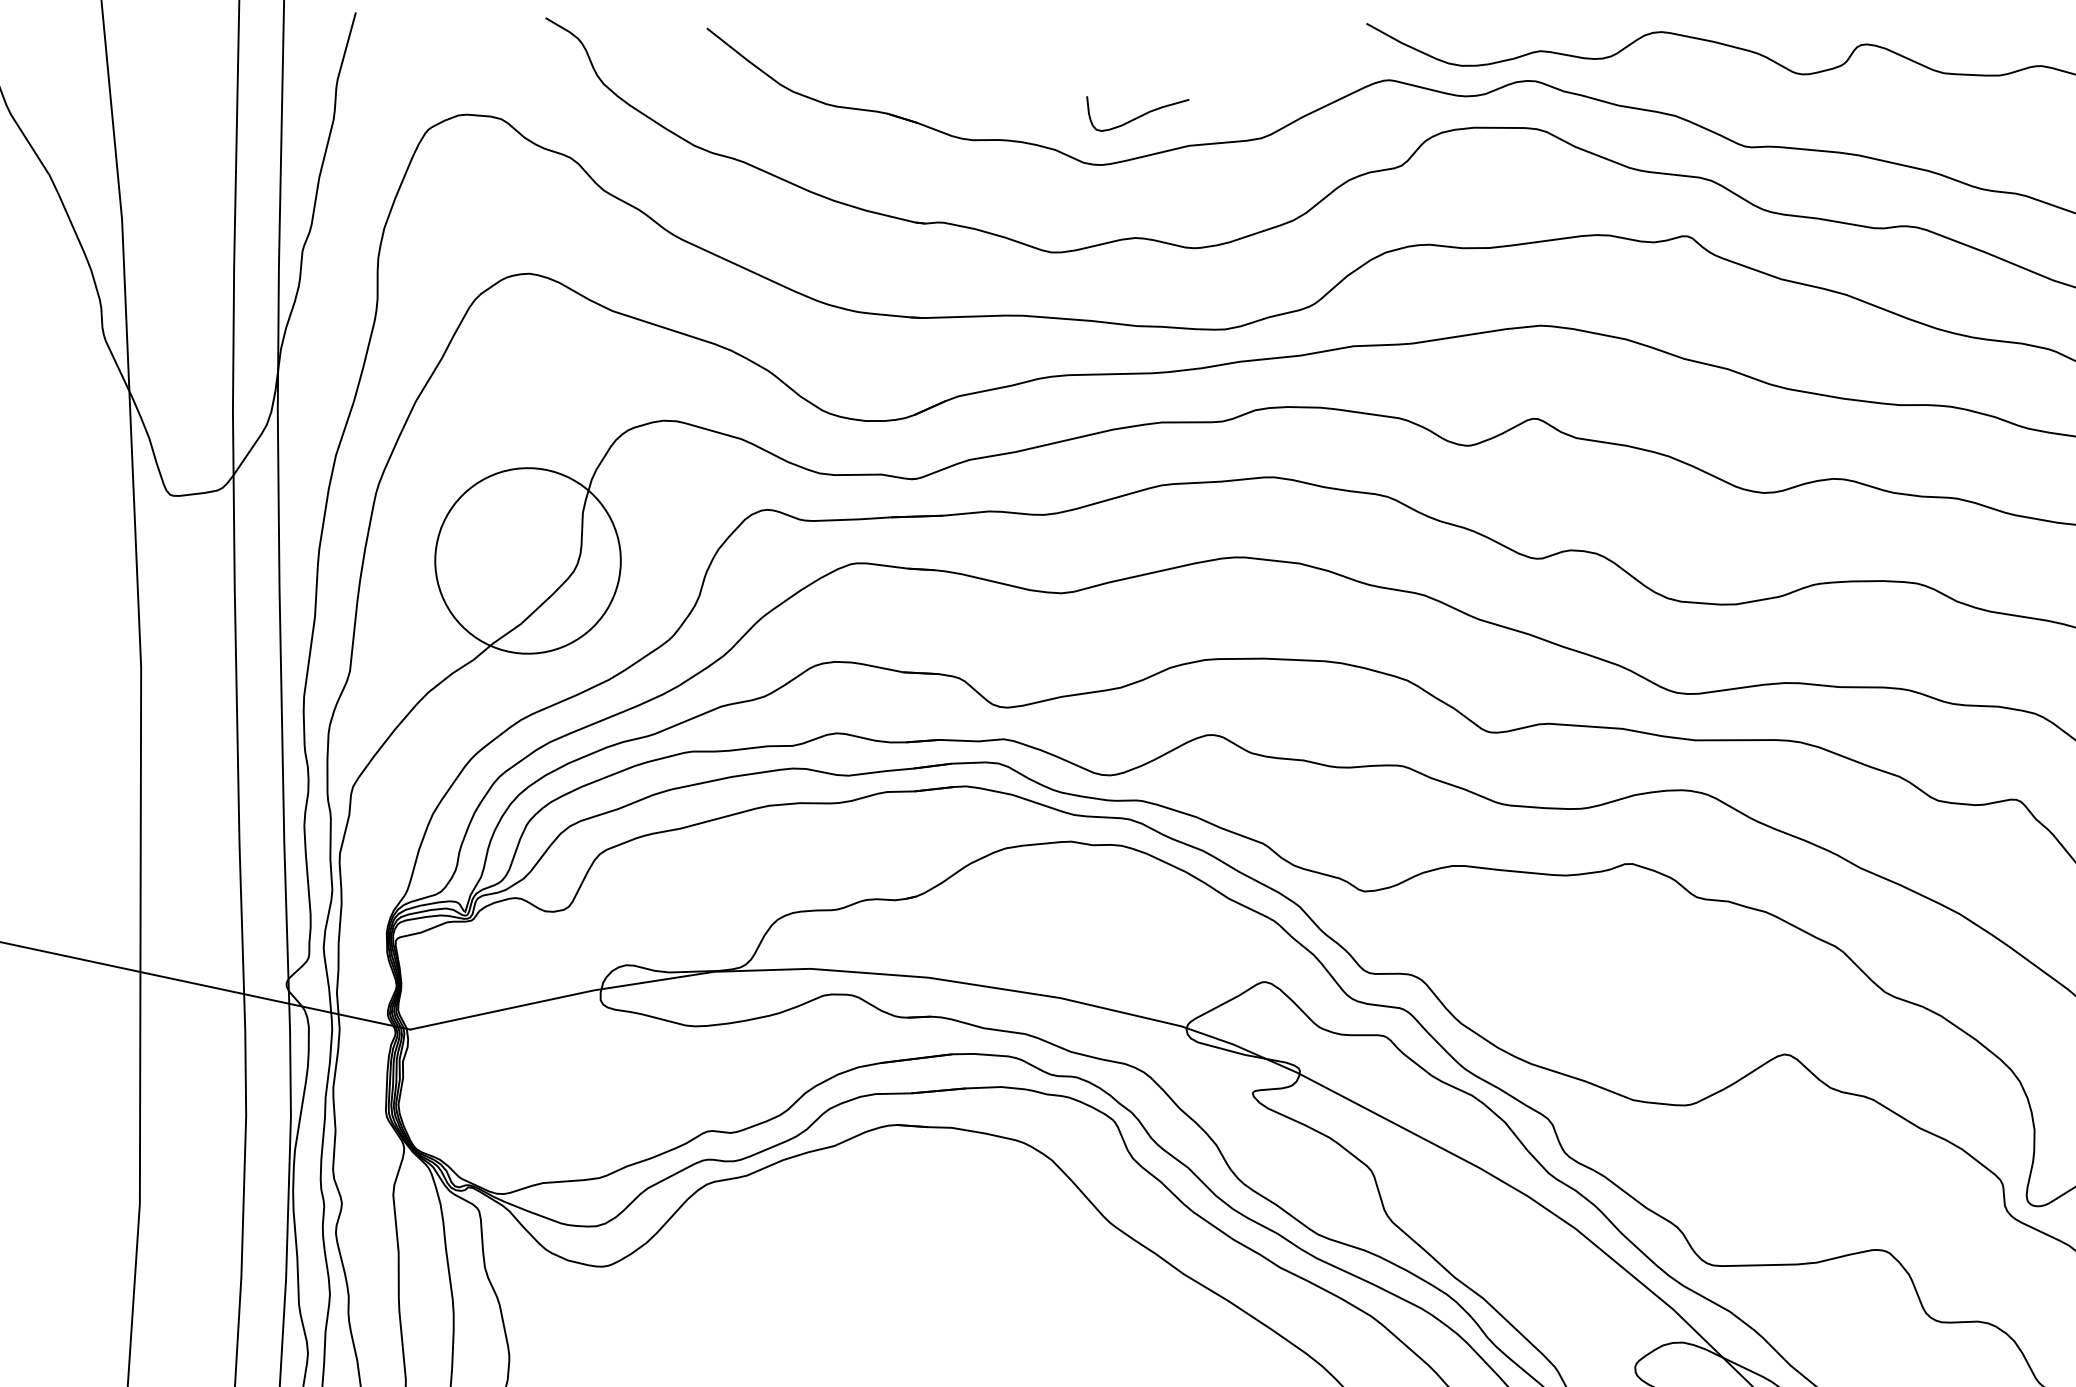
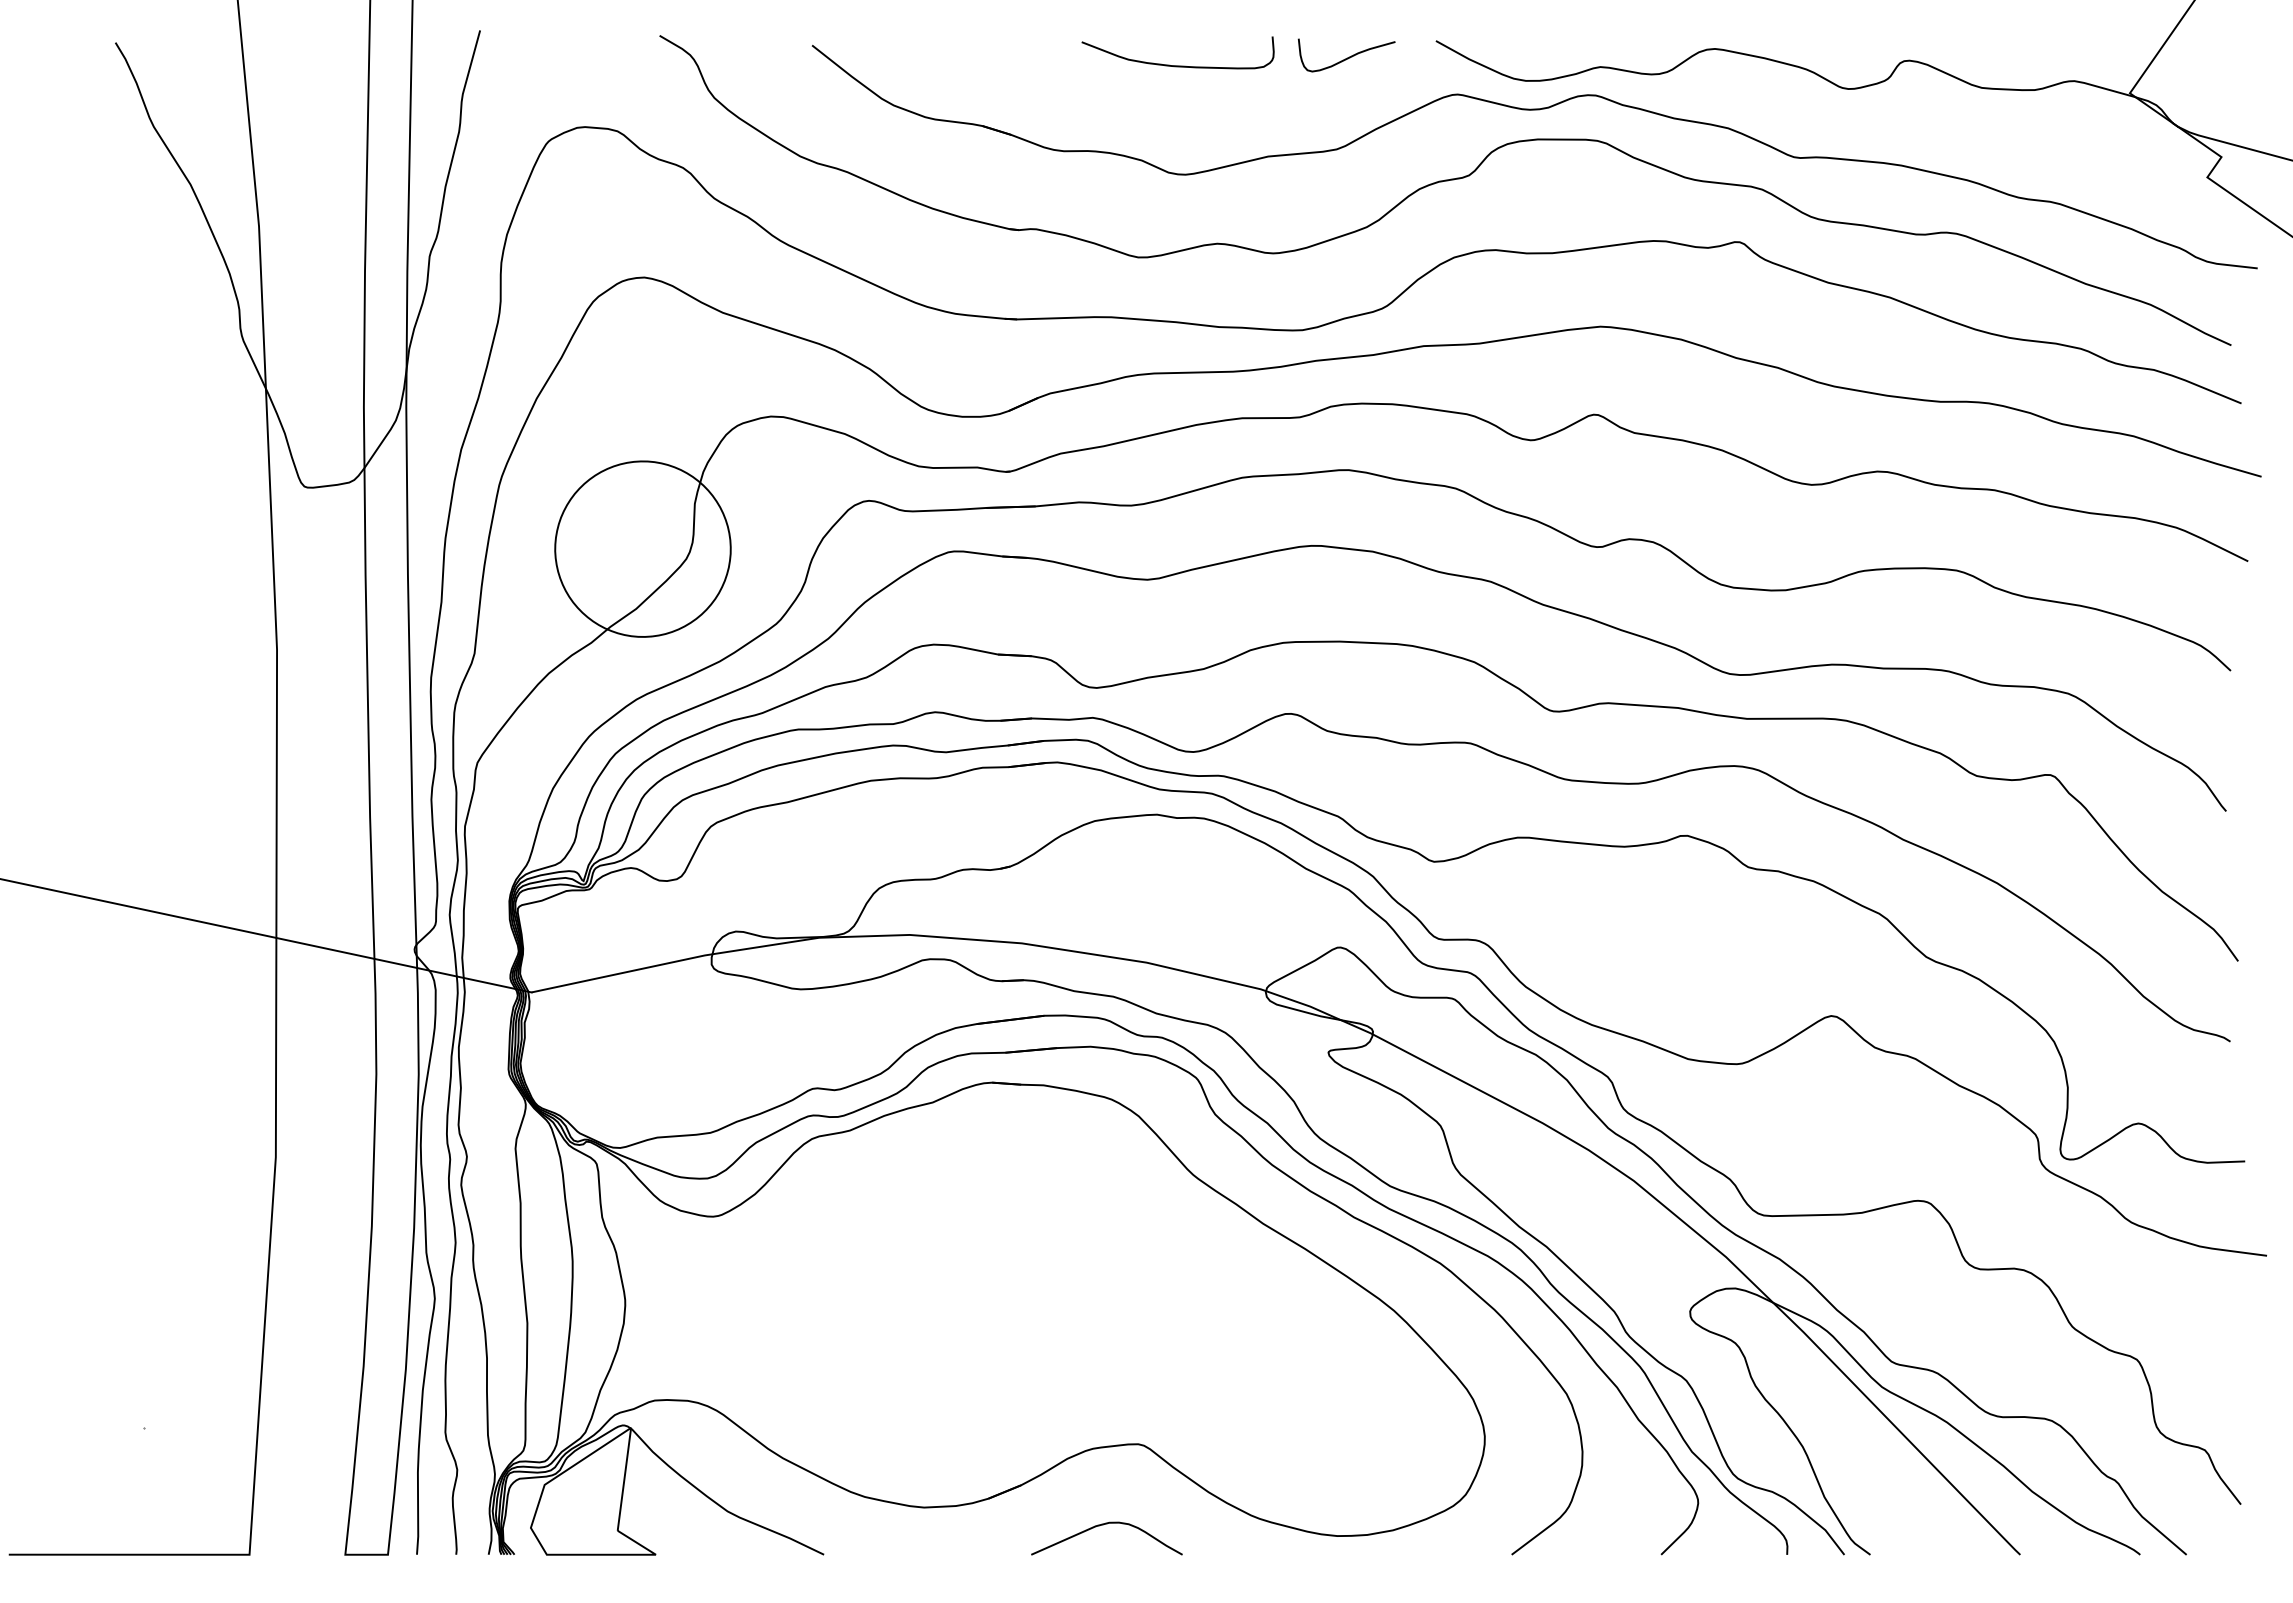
curve: (1093, 49) -> (1177, 65), added
curve: (1138, 116) -> (1347, 57), moved

